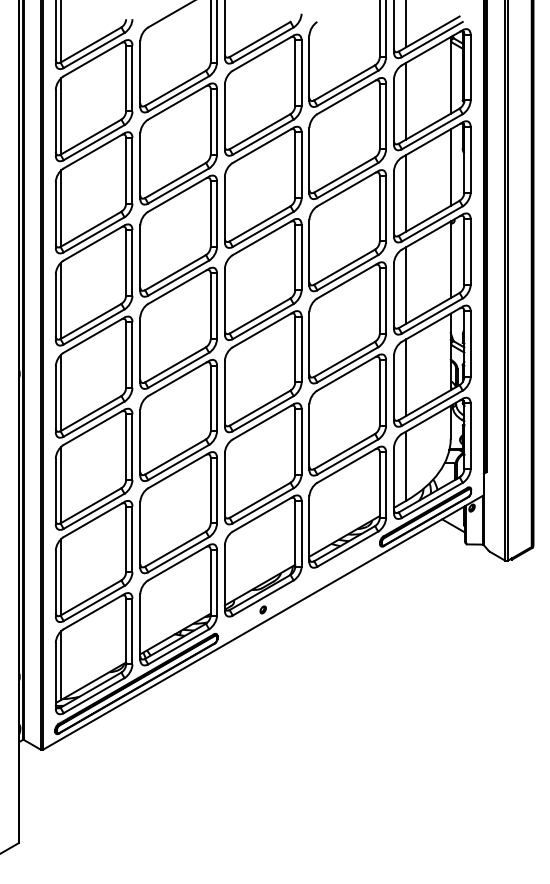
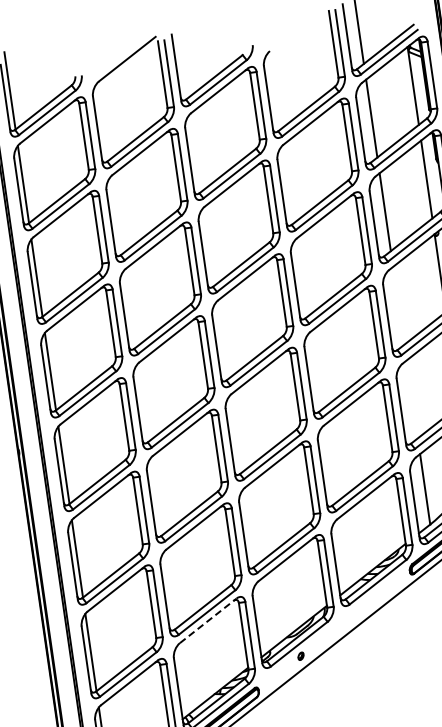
line: (406, 285) -> (399, 305), removed
line: (406, 377) -> (412, 399), removed
line: (179, 562) -> (209, 620), solid -> dashed

